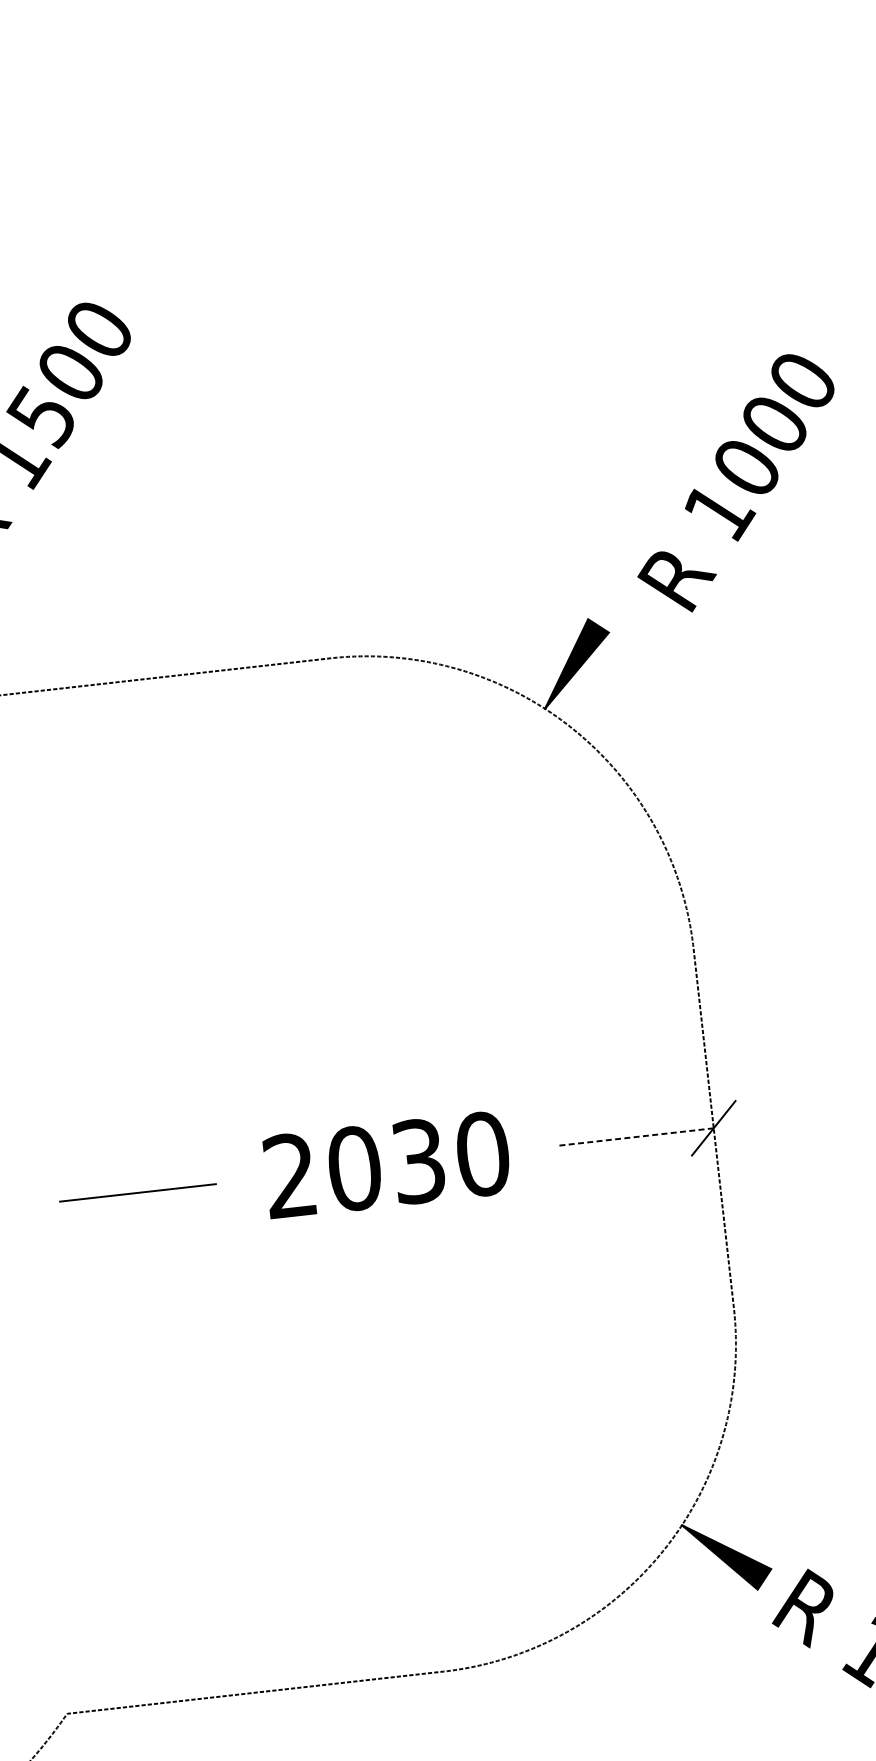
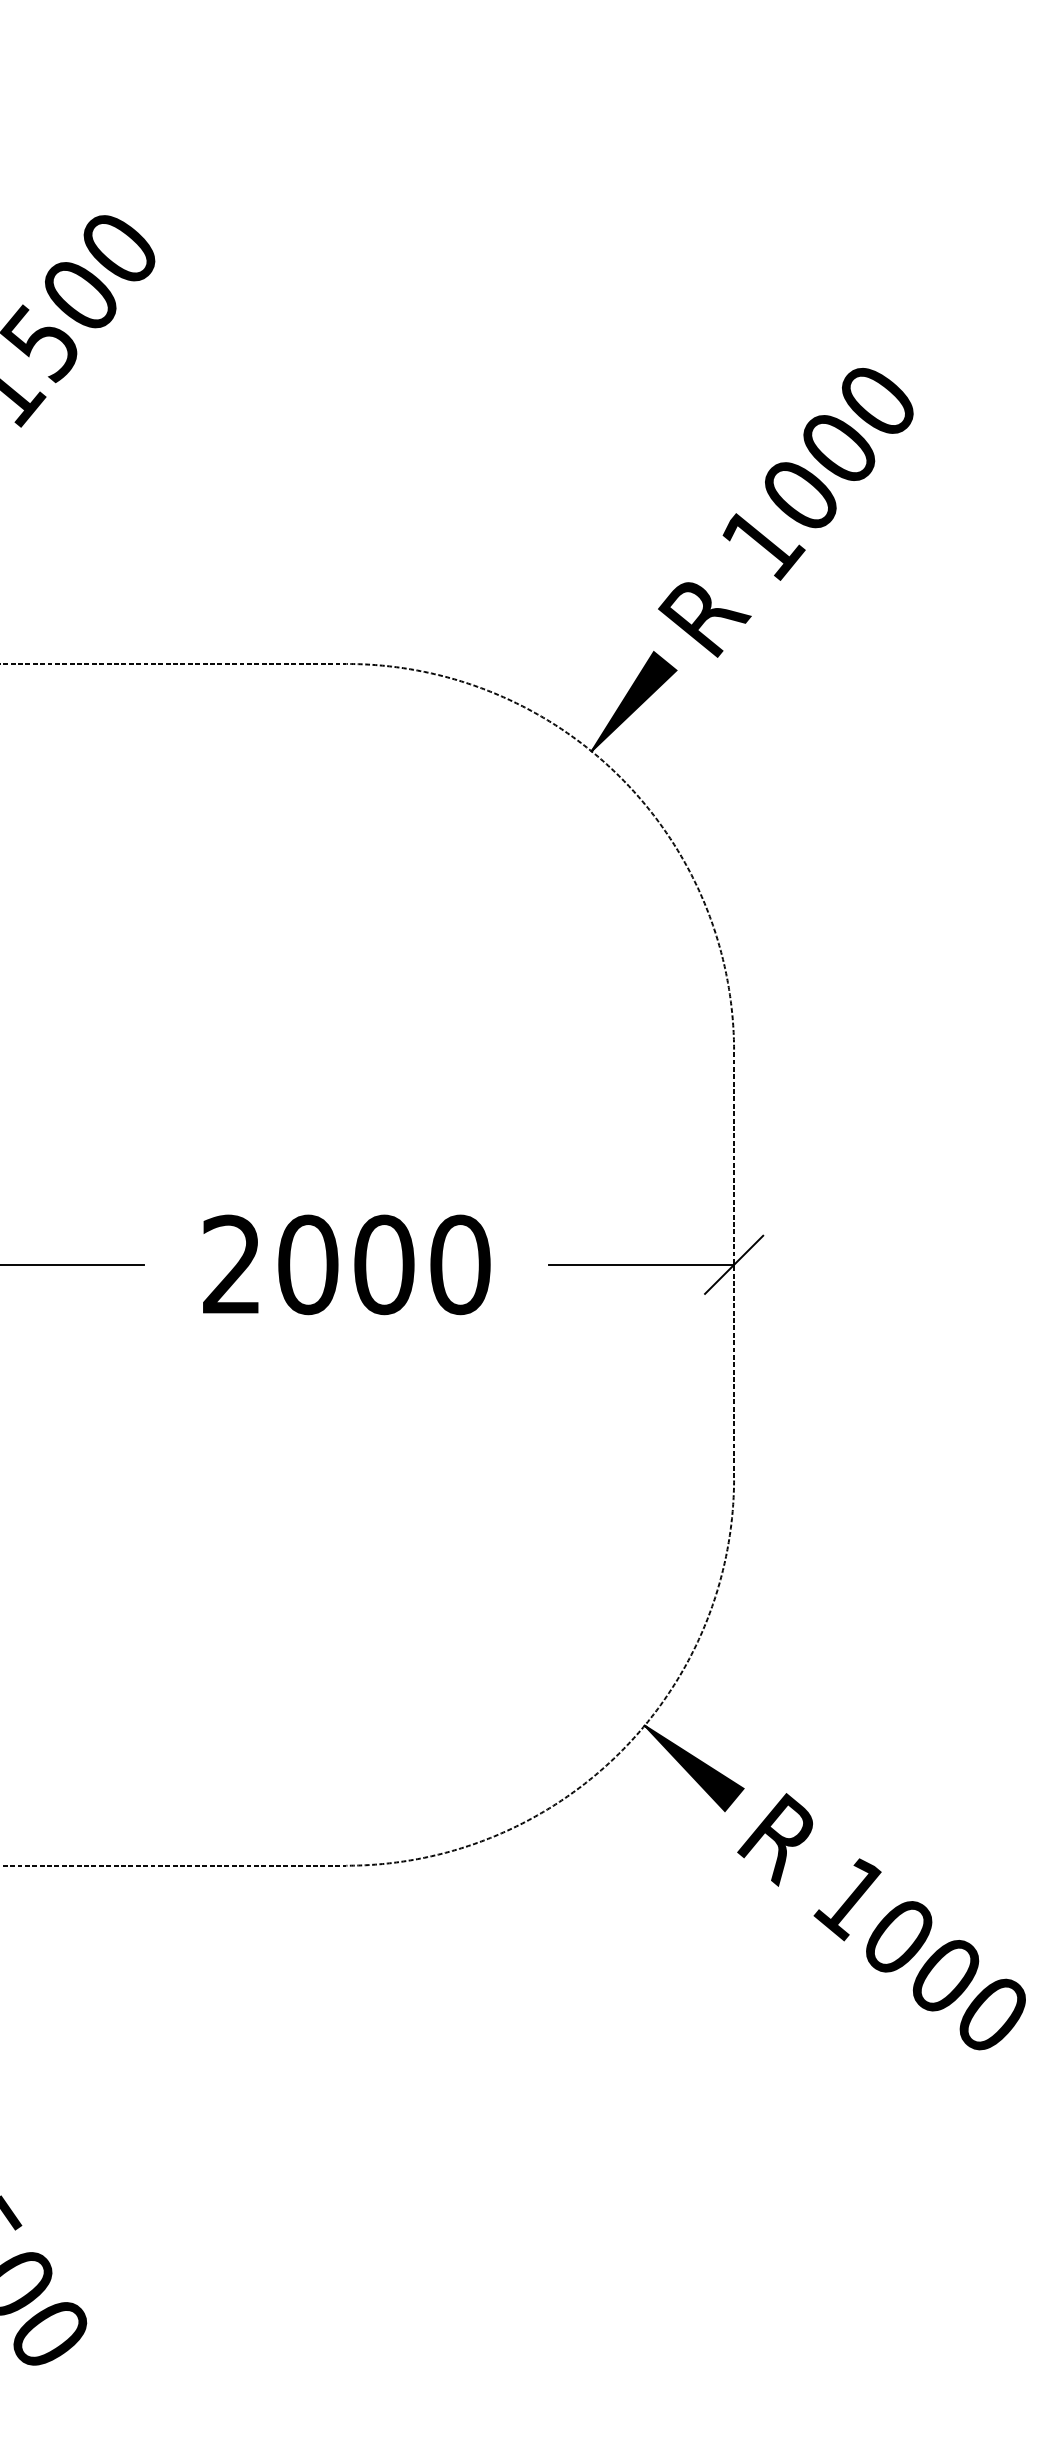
text: (735, 483) -> (785, 512), moved
line: (635, 1136) -> (641, 1264), dashed -> solid
text: (418, 1161) -> (384, 1264), 2030 -> 2000

